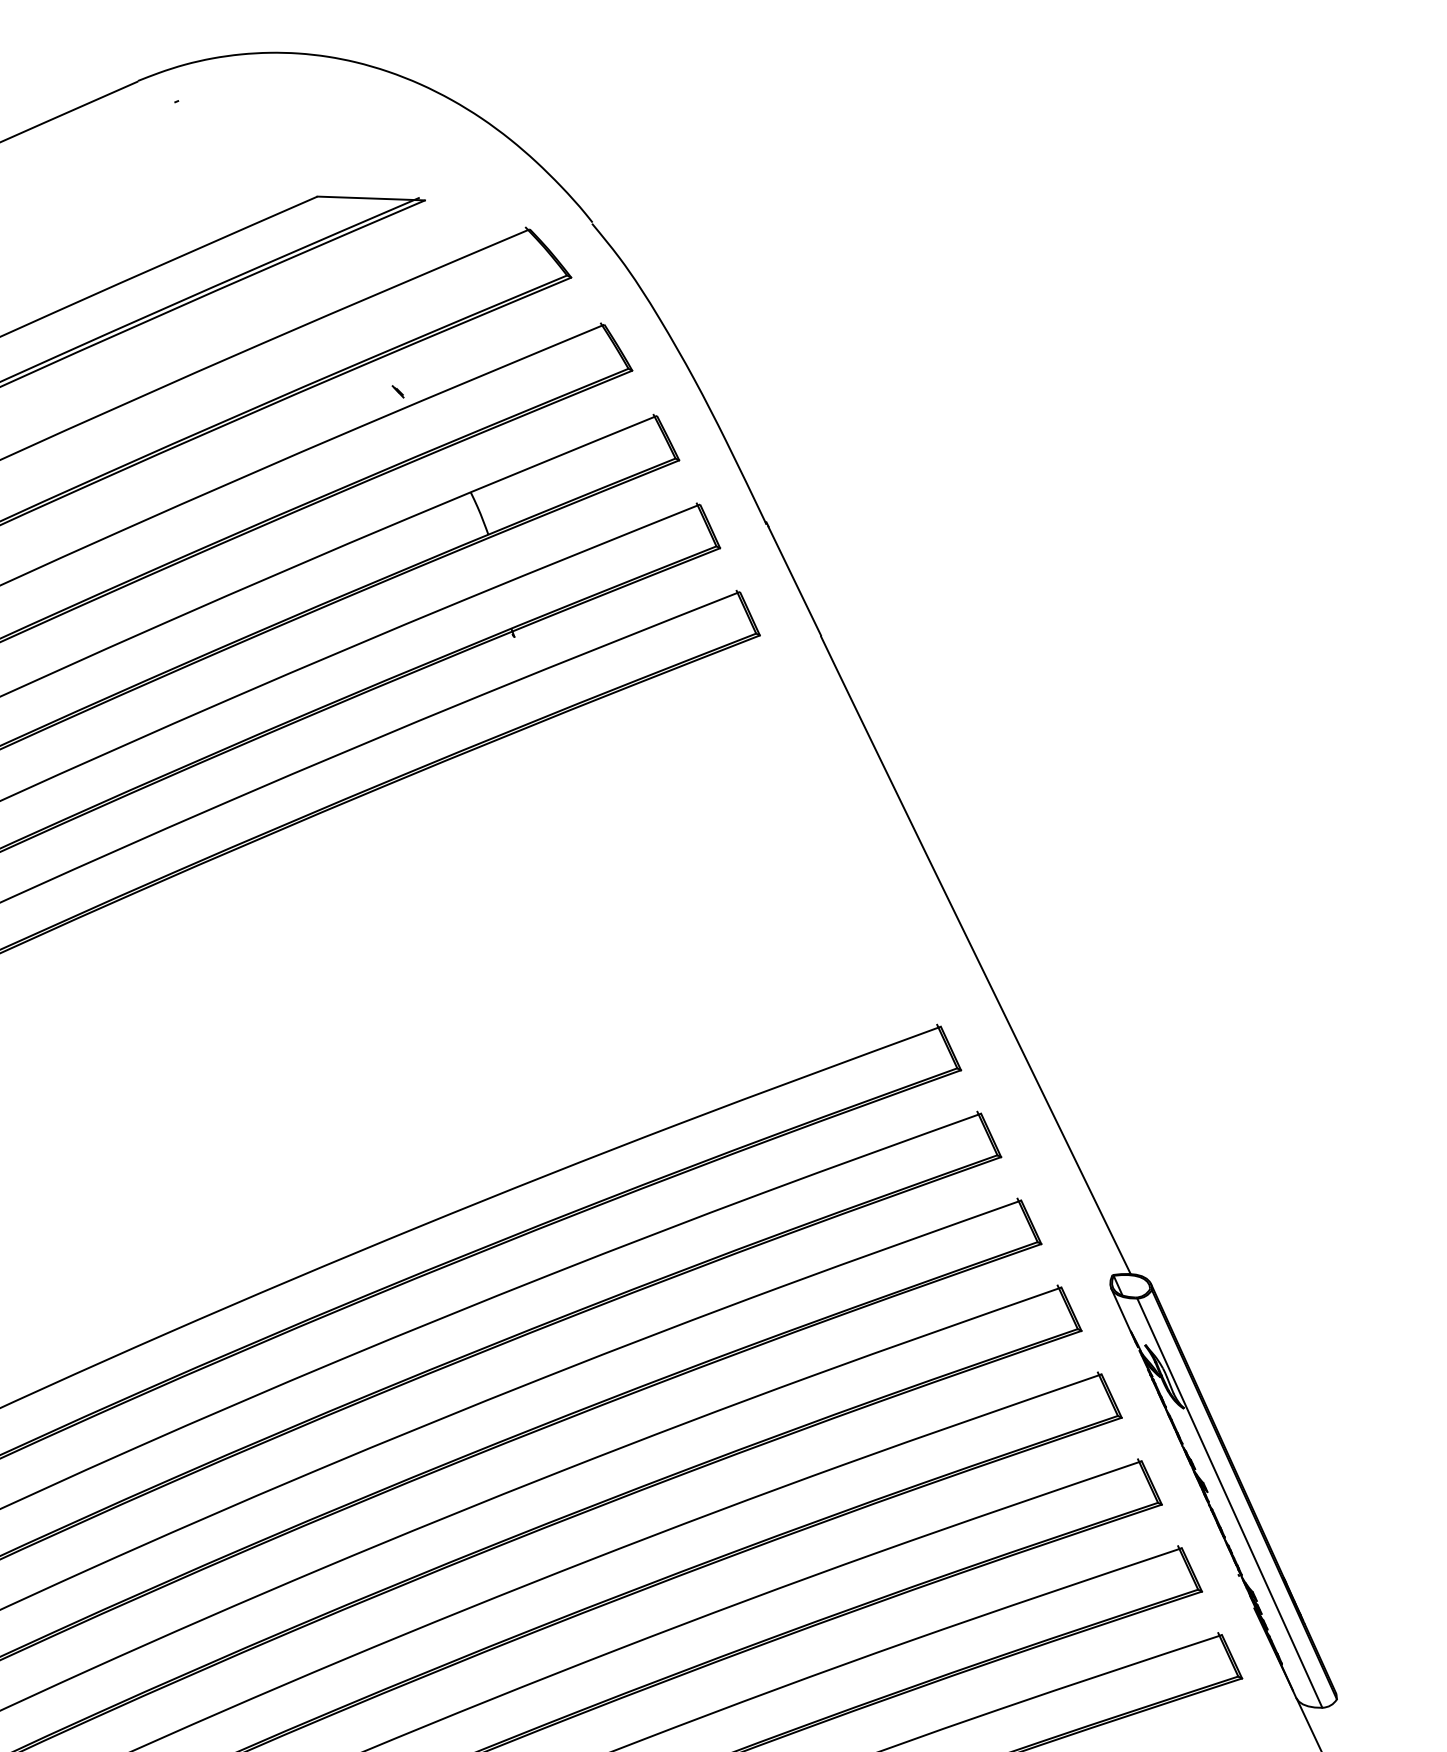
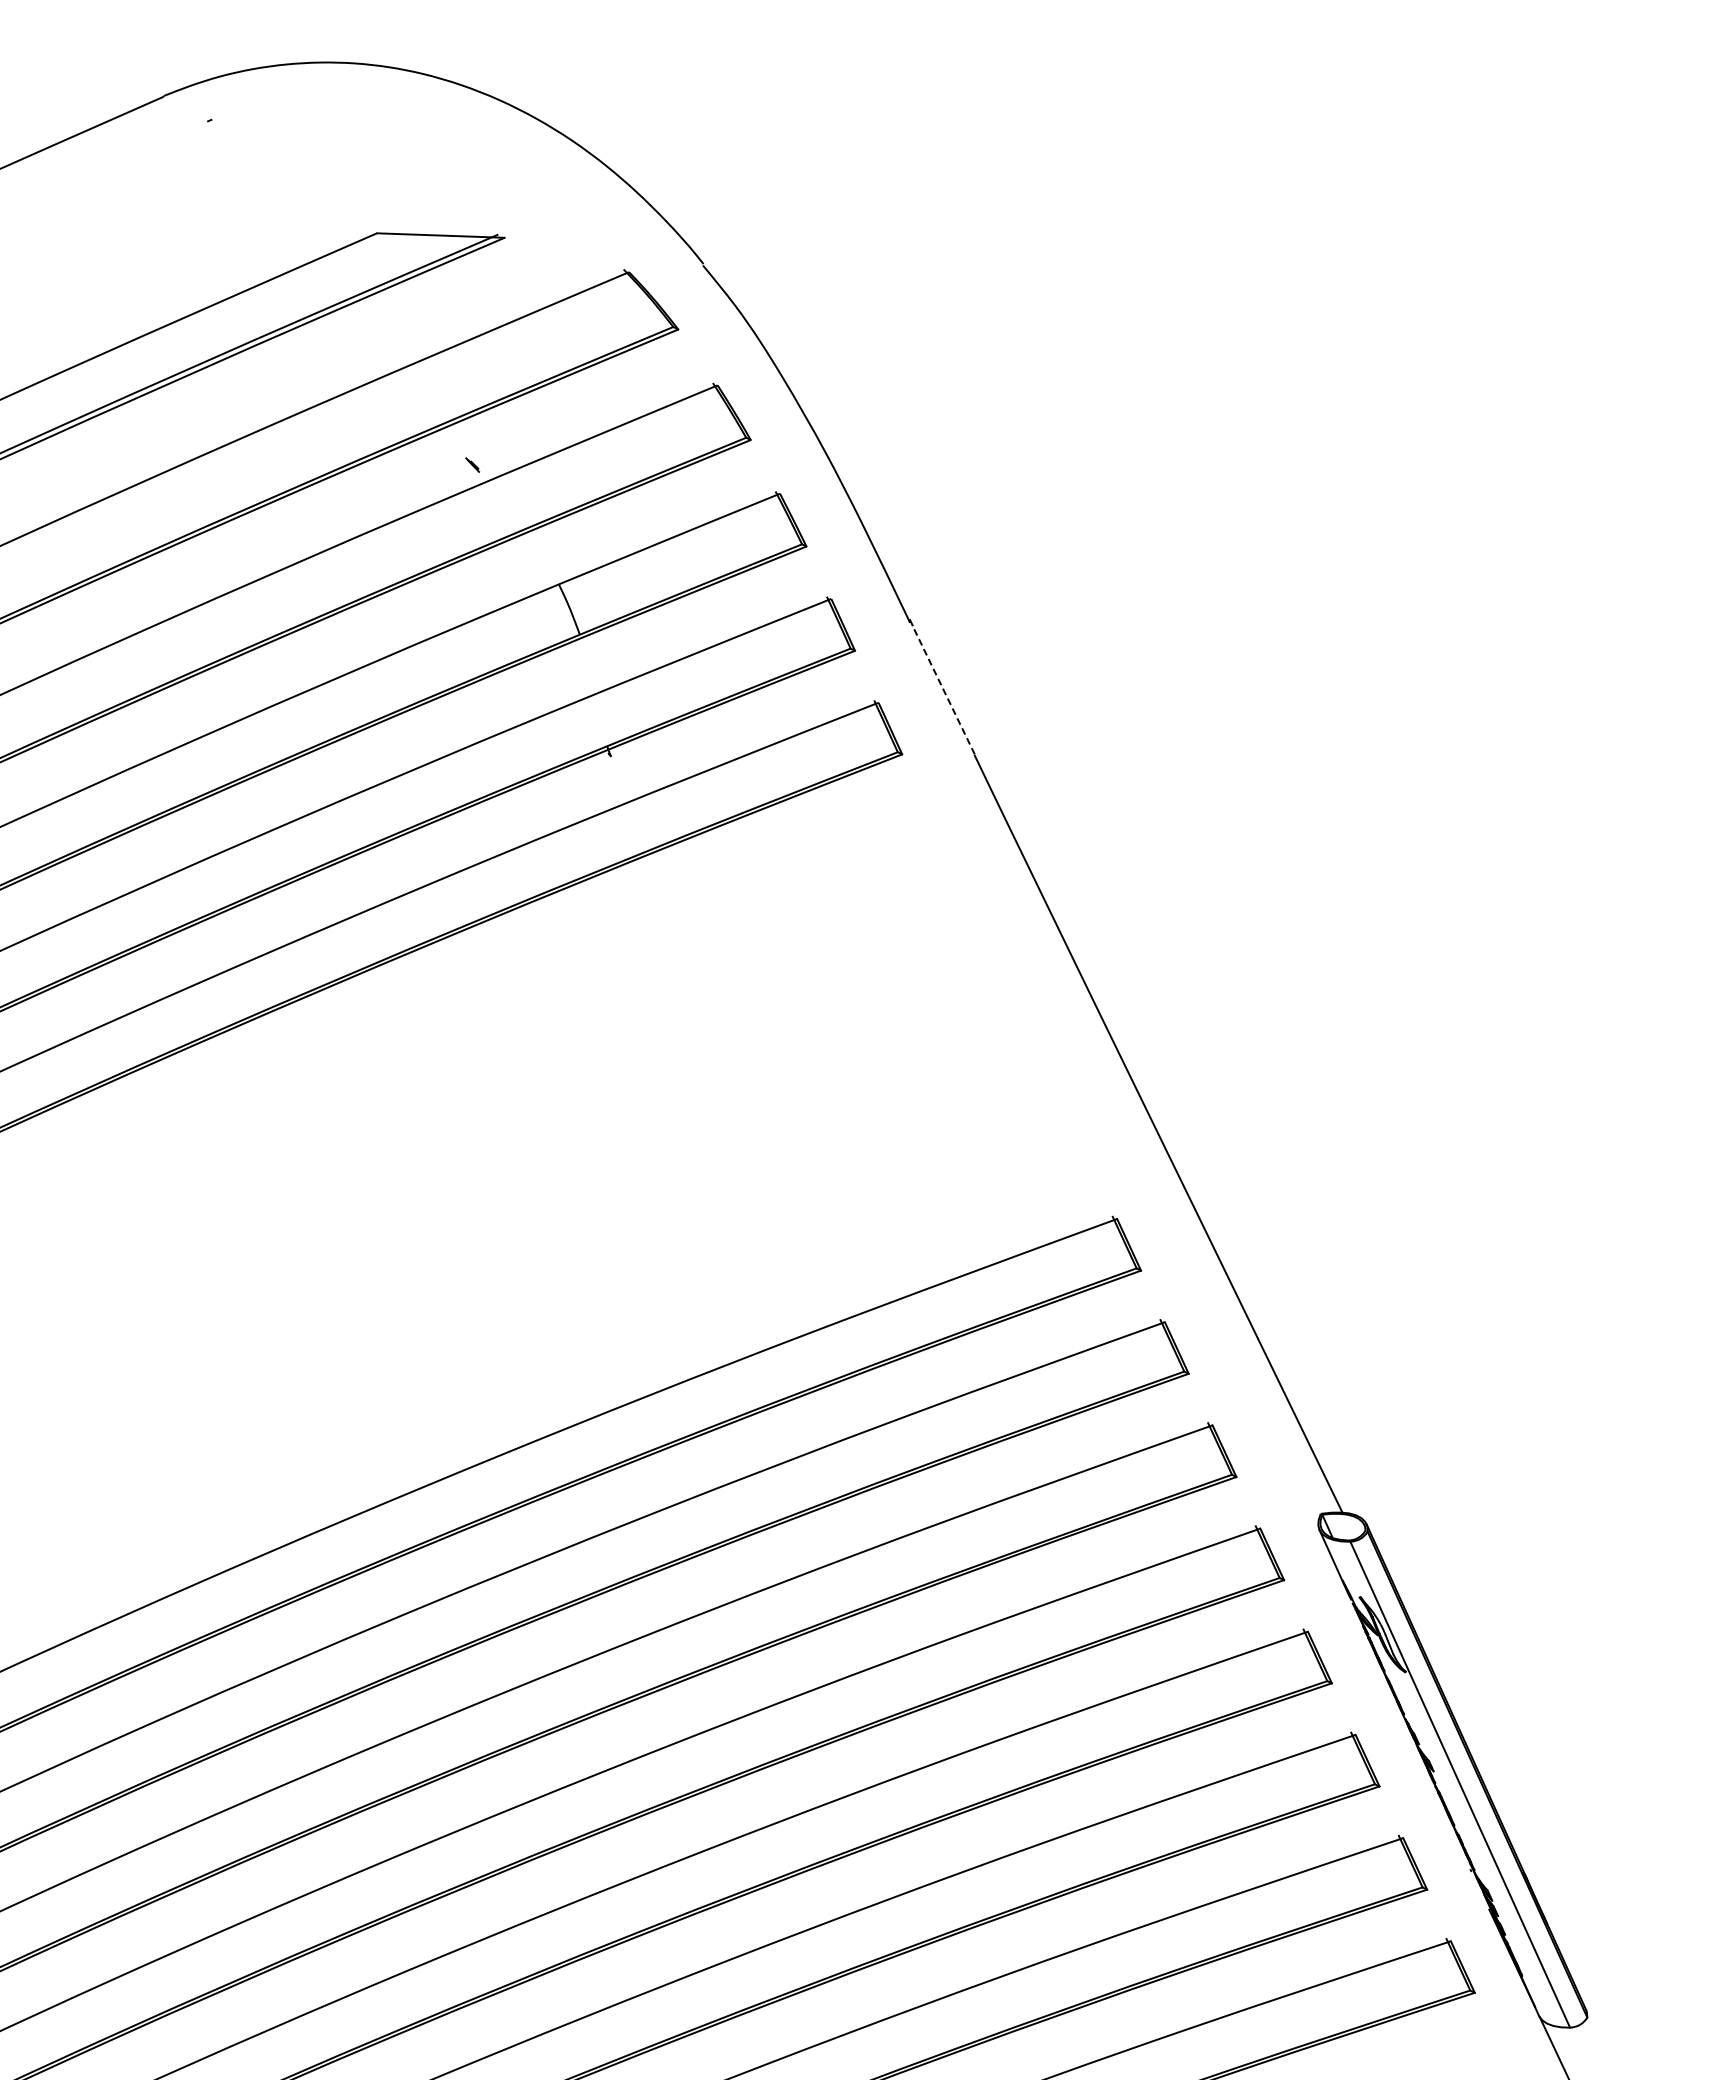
line: (794, 580) -> (943, 689), solid -> dashed

